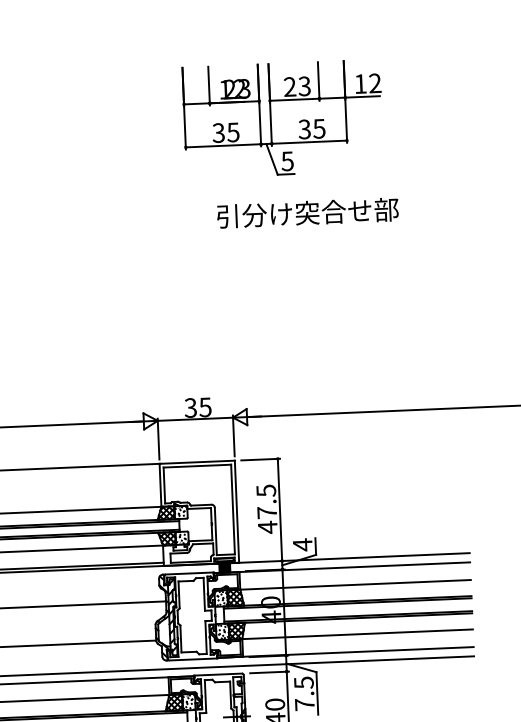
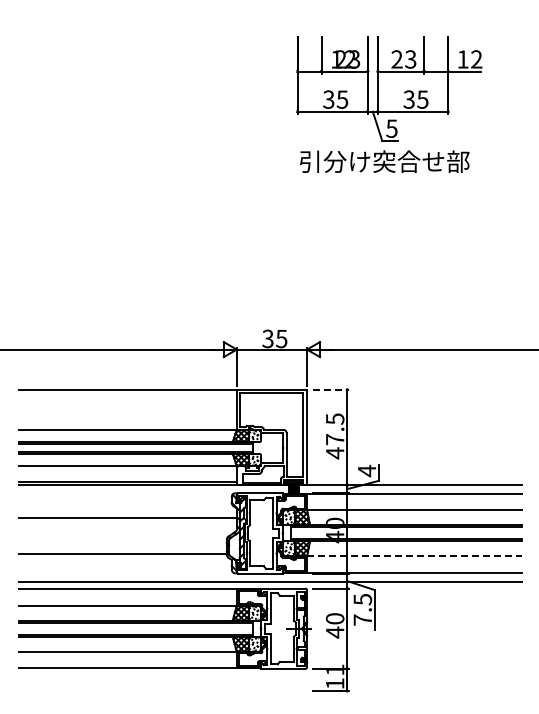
part: (283, 118) -> (389, 88), moved
line: (261, 459) -> (331, 389), solid -> dashed
line: (357, 634) -> (414, 556), solid -> dashed

